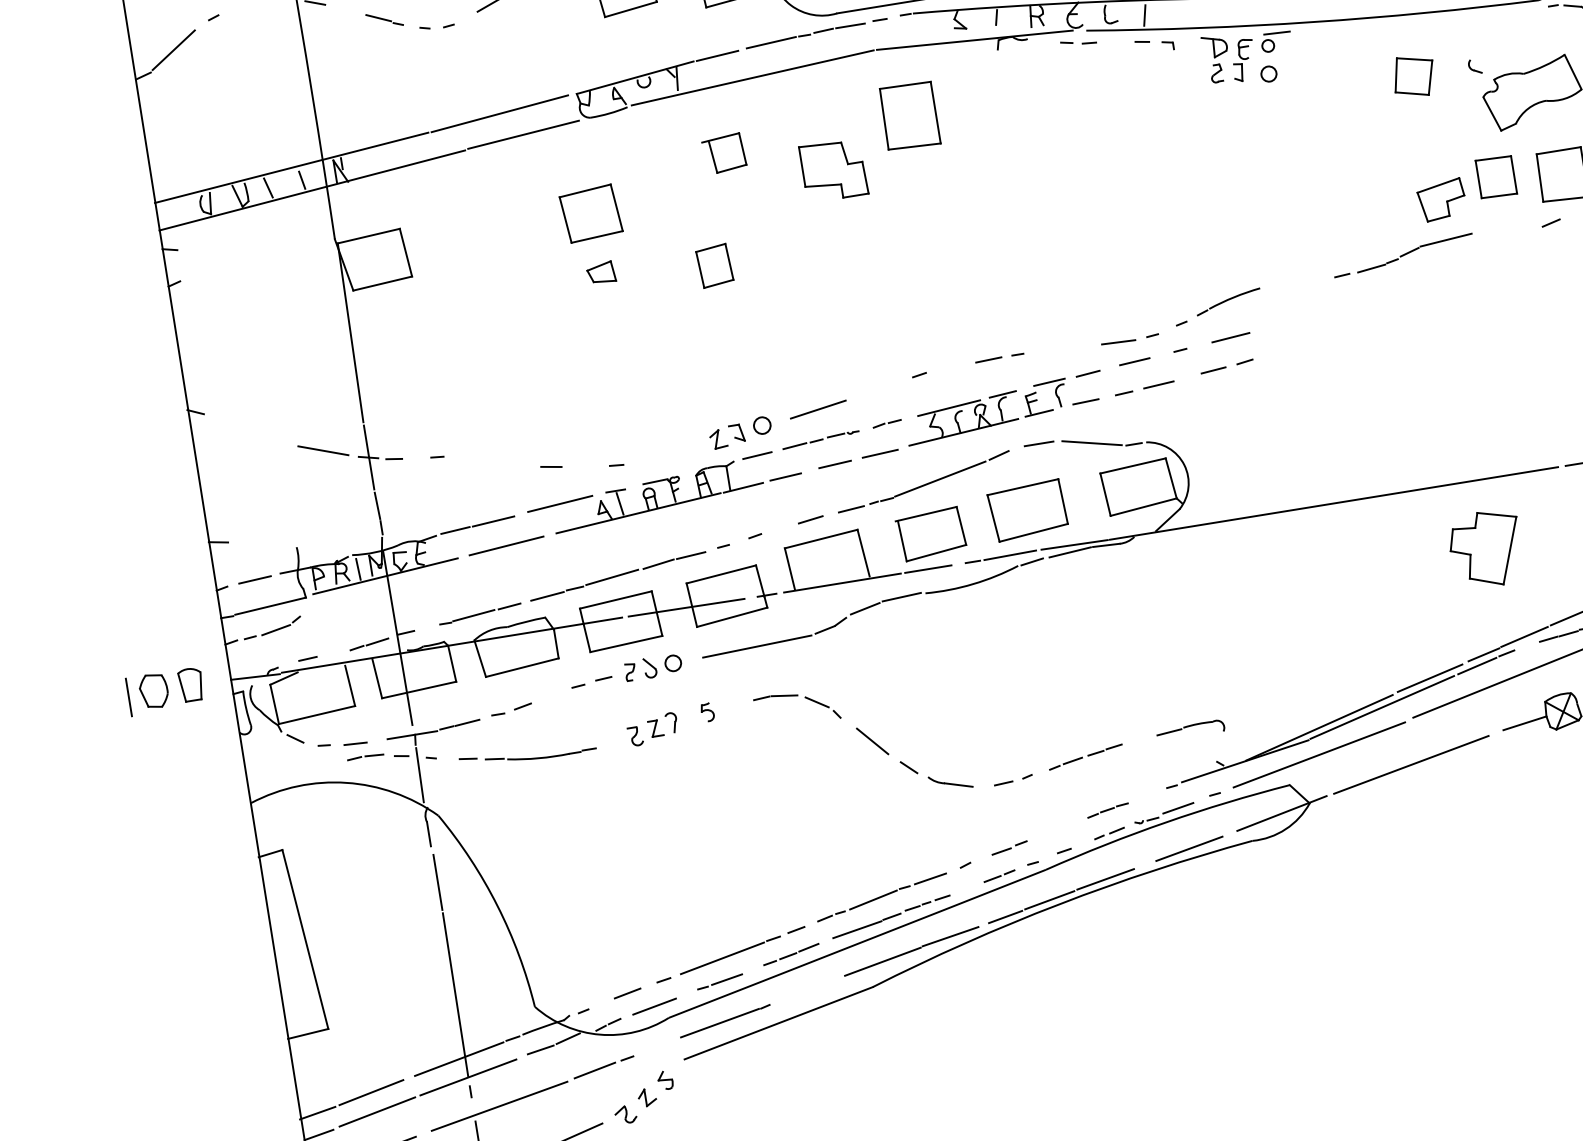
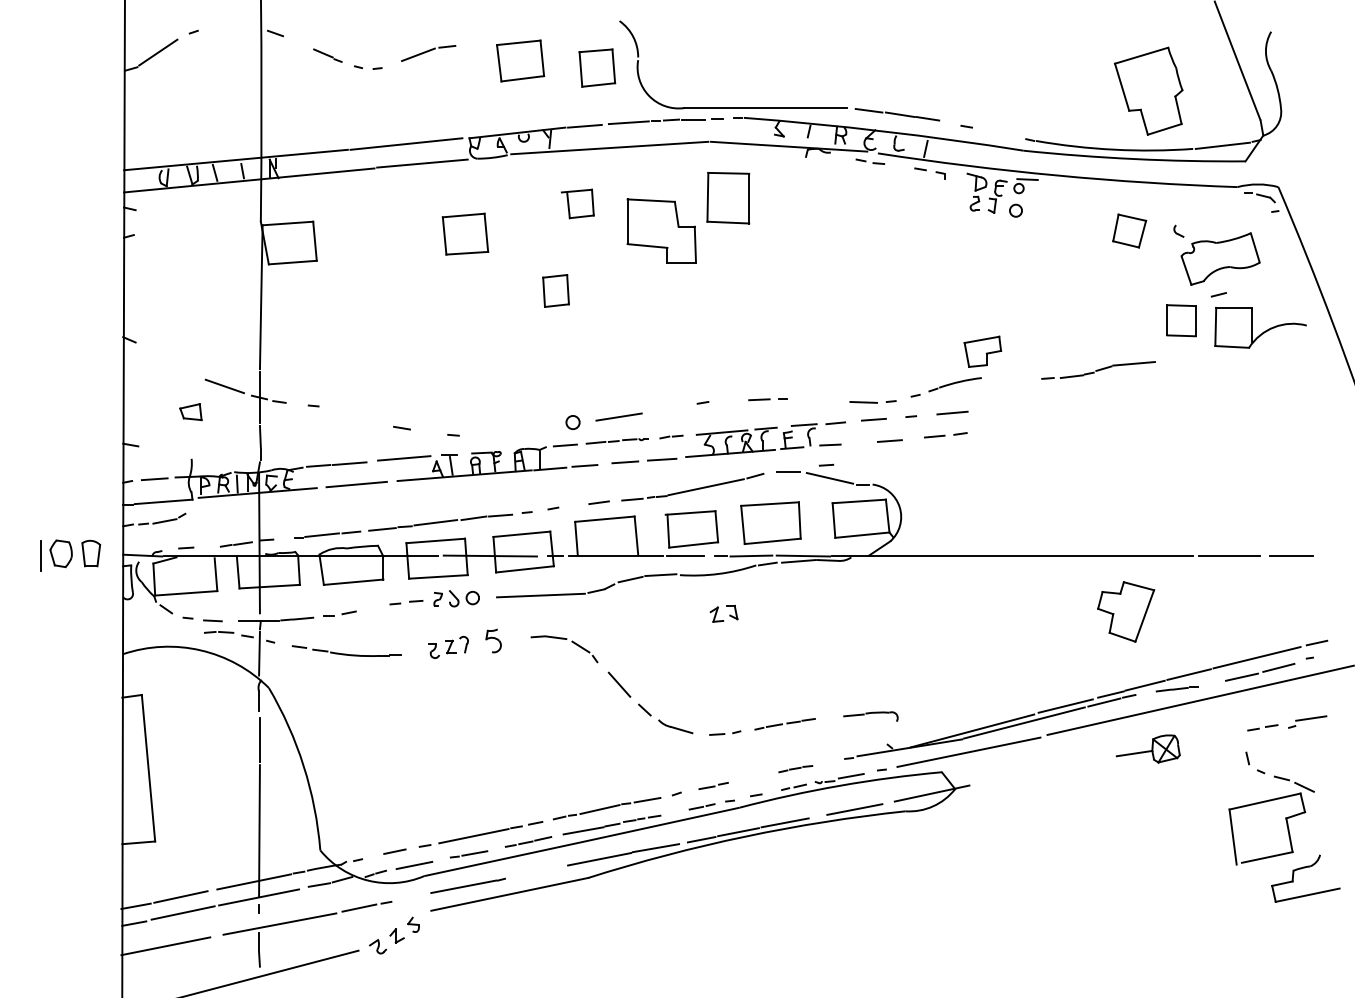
part: (833, 169) -> (661, 230), size x1.4
part: (1441, 199) -> (982, 351), moved
line: (1550, 222) -> (1218, 294), moved
part: (600, 273) -> (190, 412), moved
line: (1123, 392) -> (826, 464), moved
part: (718, 436) -> (717, 612), moved
part: (707, 711) -> (493, 640), size x1.6
line: (1410, 764) -> (1039, 771), removed

